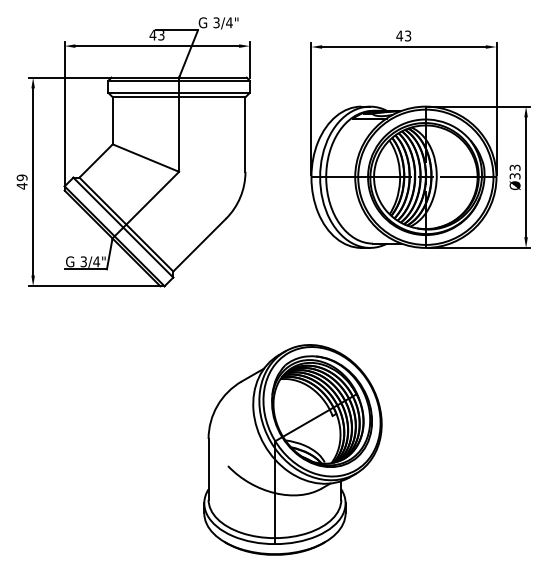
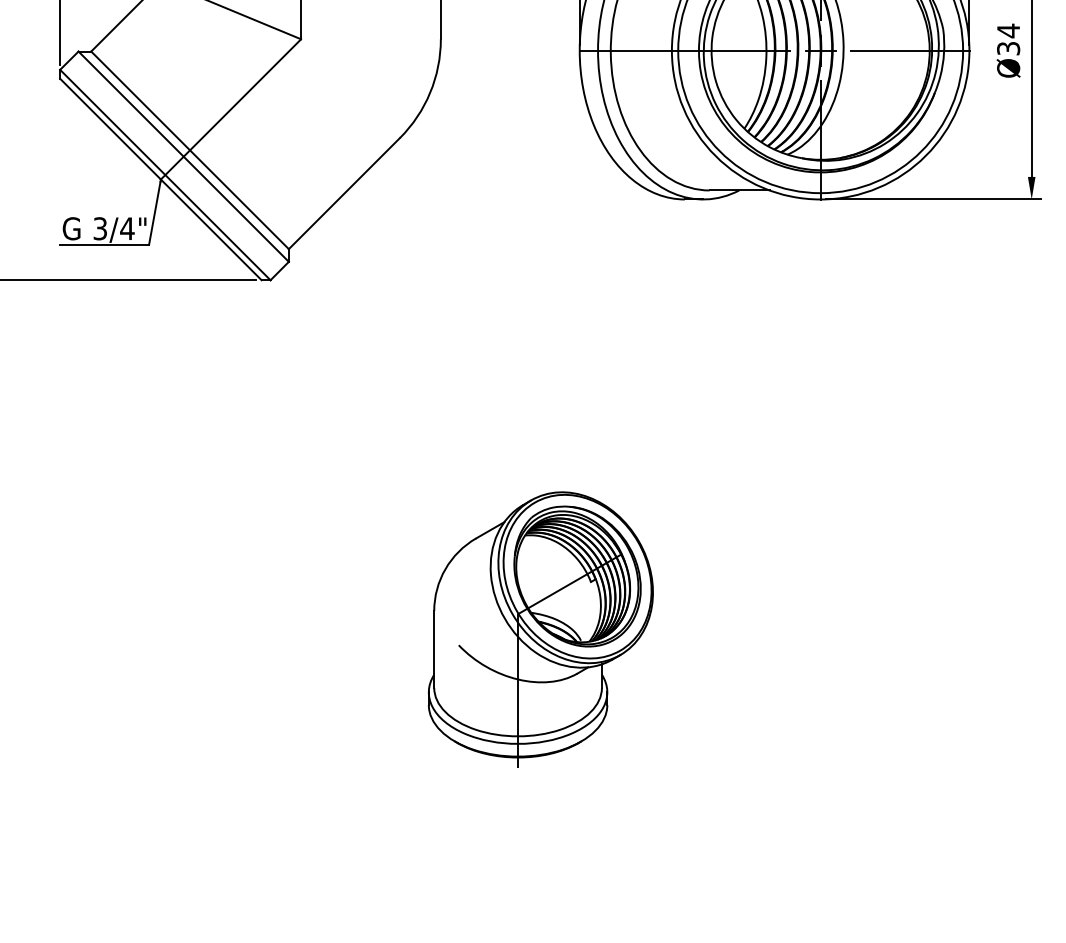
text: (514, 167) -> (1007, 30), Ø33 -> Ø34
part: (292, 449) -> (539, 623), size x0.6

